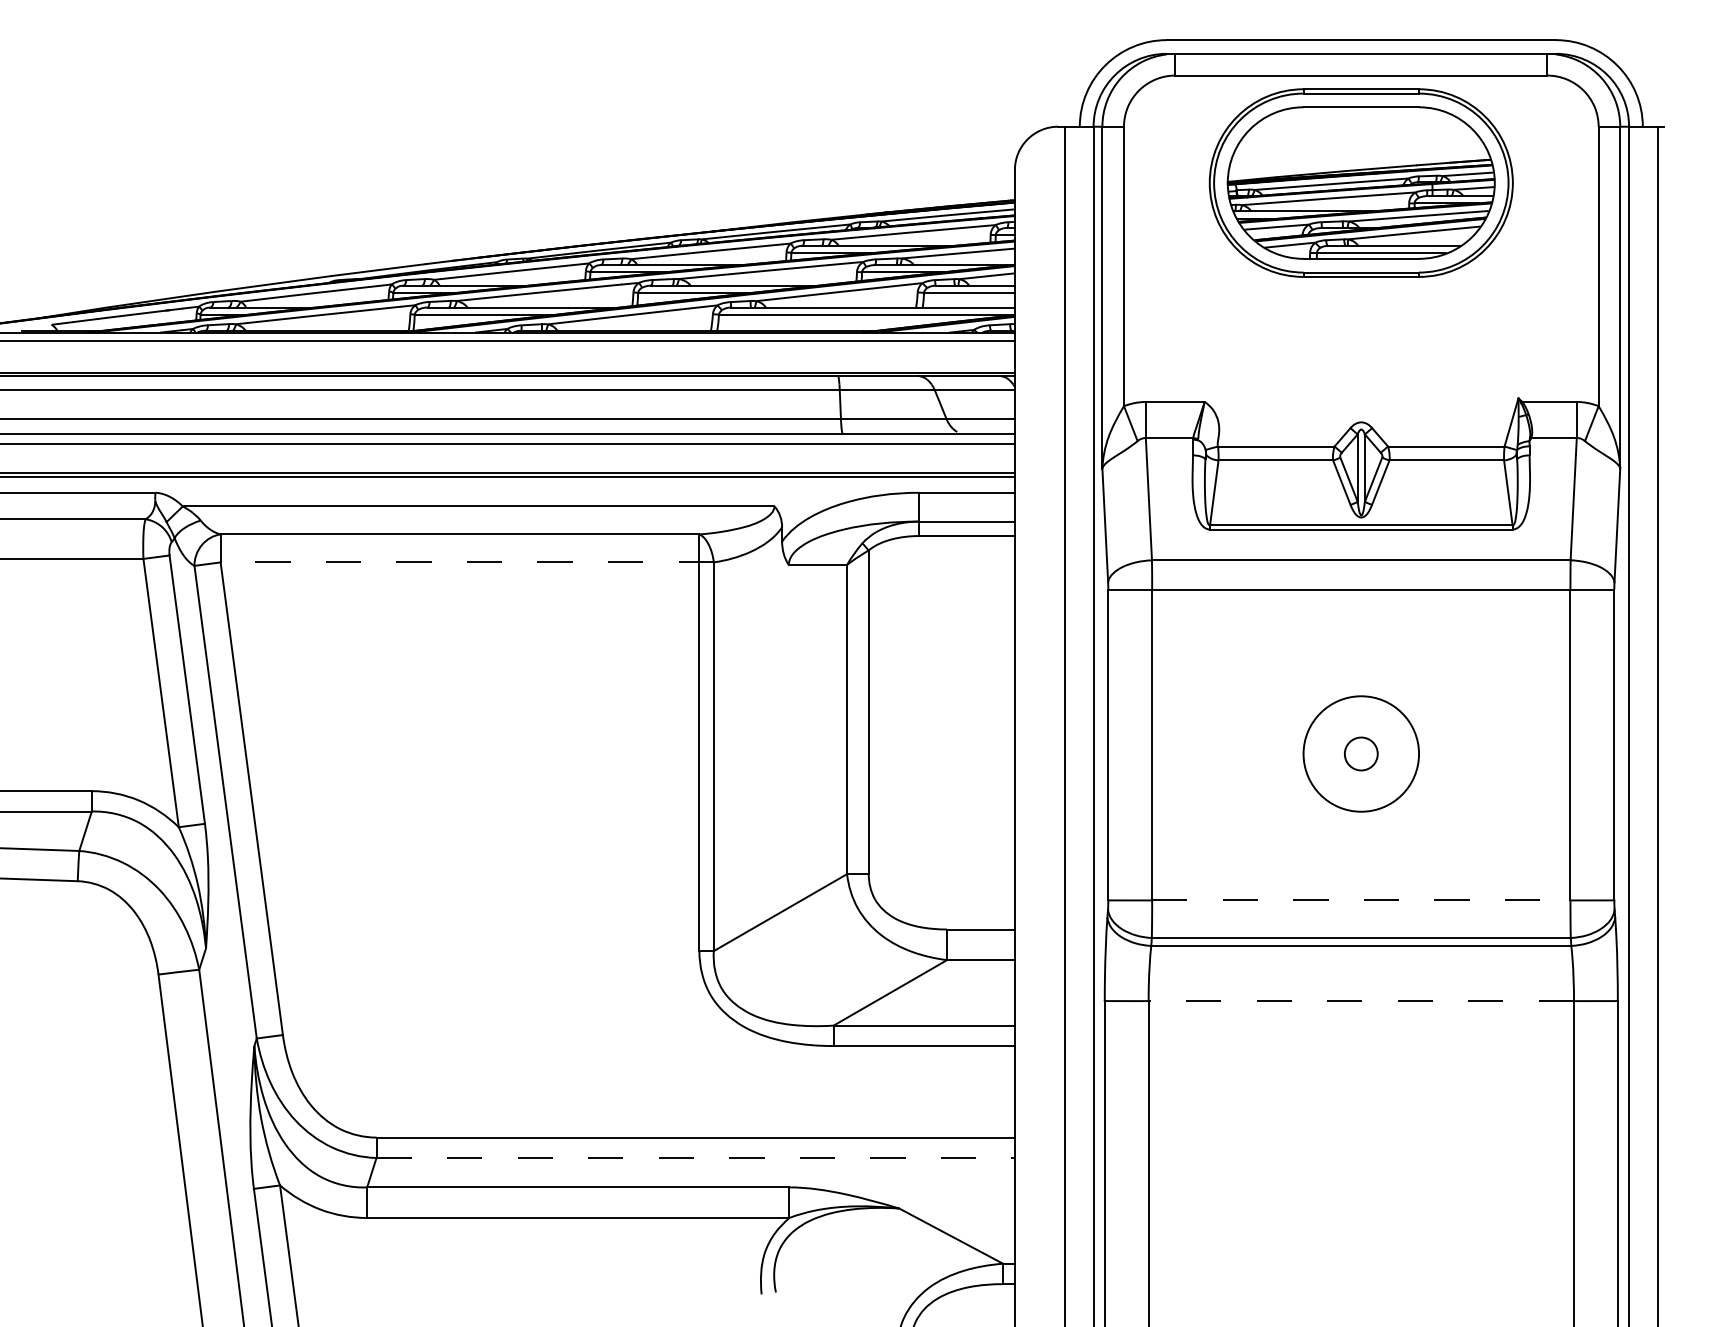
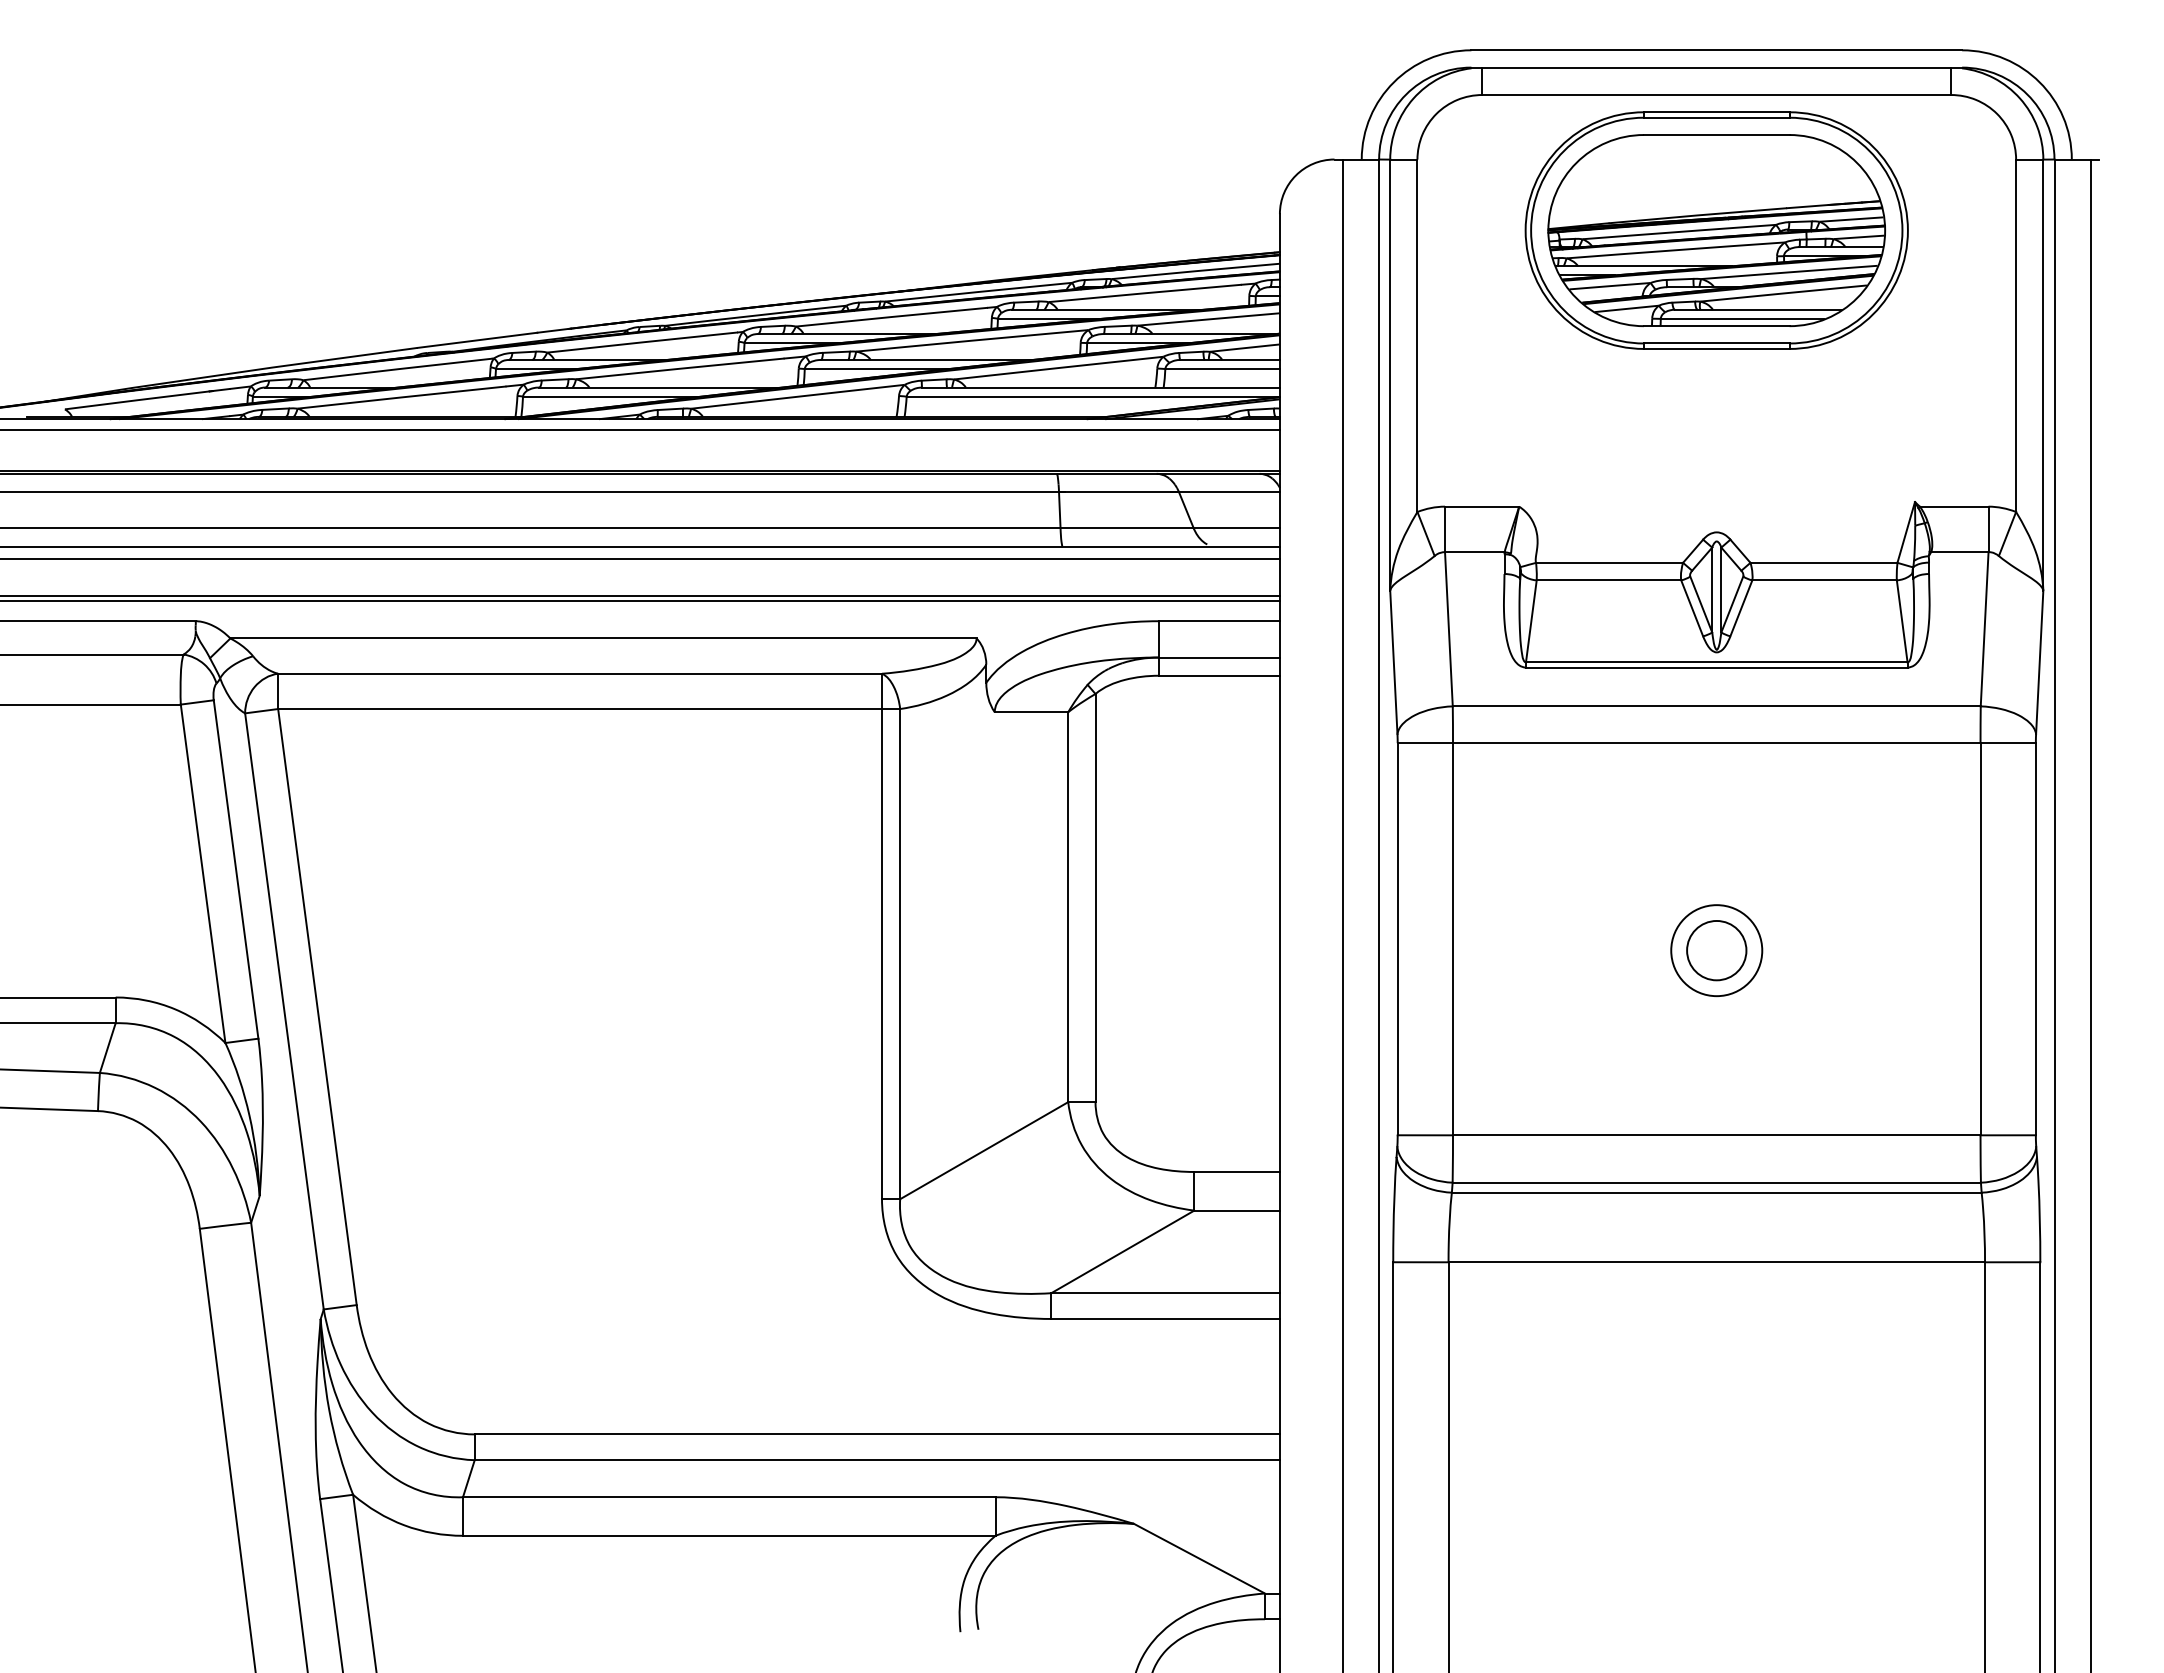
line: (466, 562) -> (588, 709), dashed -> solid
circle: (1361, 753) -> (1716, 950), size x0.62
circle: (1361, 753) -> (1716, 950), size x1.43
line: (1361, 900) -> (1716, 1135), dashed -> solid
line: (1361, 1001) -> (1716, 1262), dashed -> solid
line: (695, 1158) -> (877, 1460), dashed -> solid

